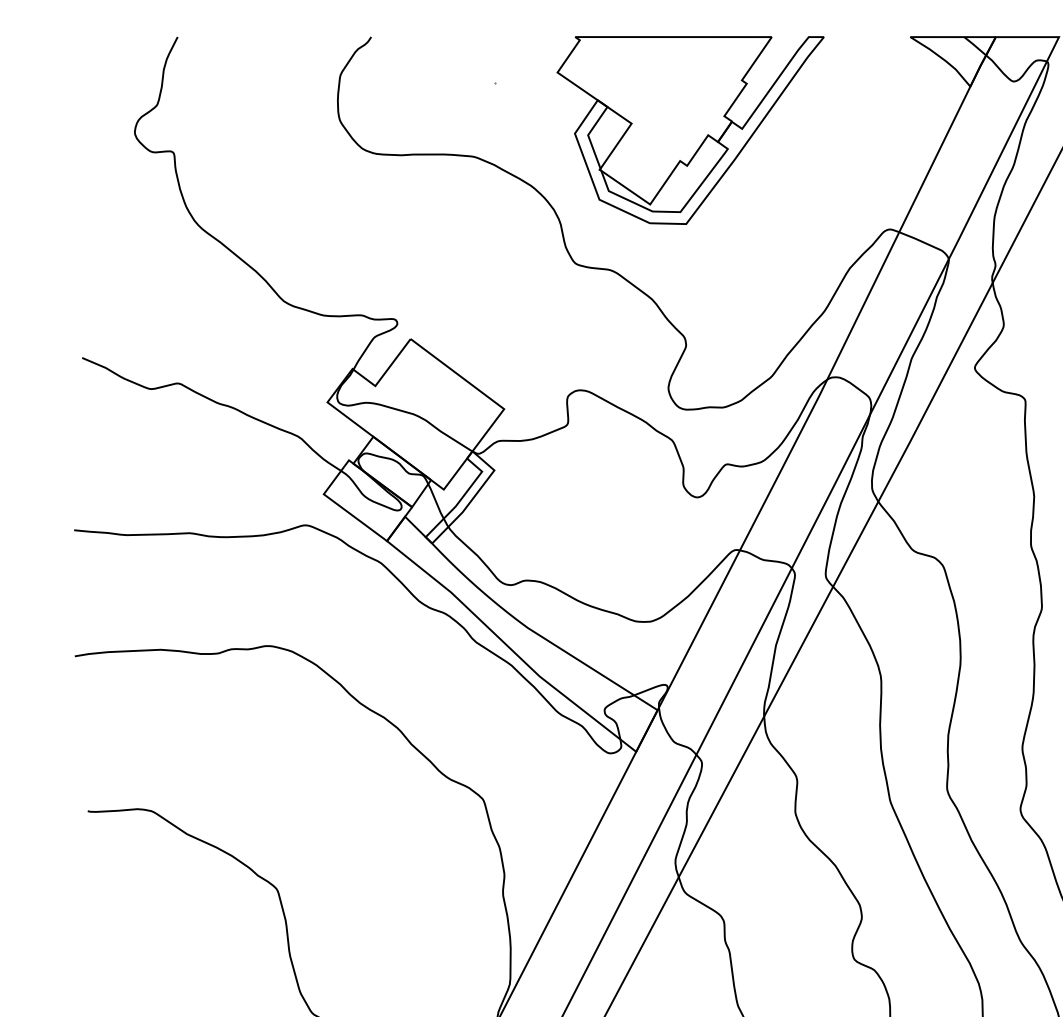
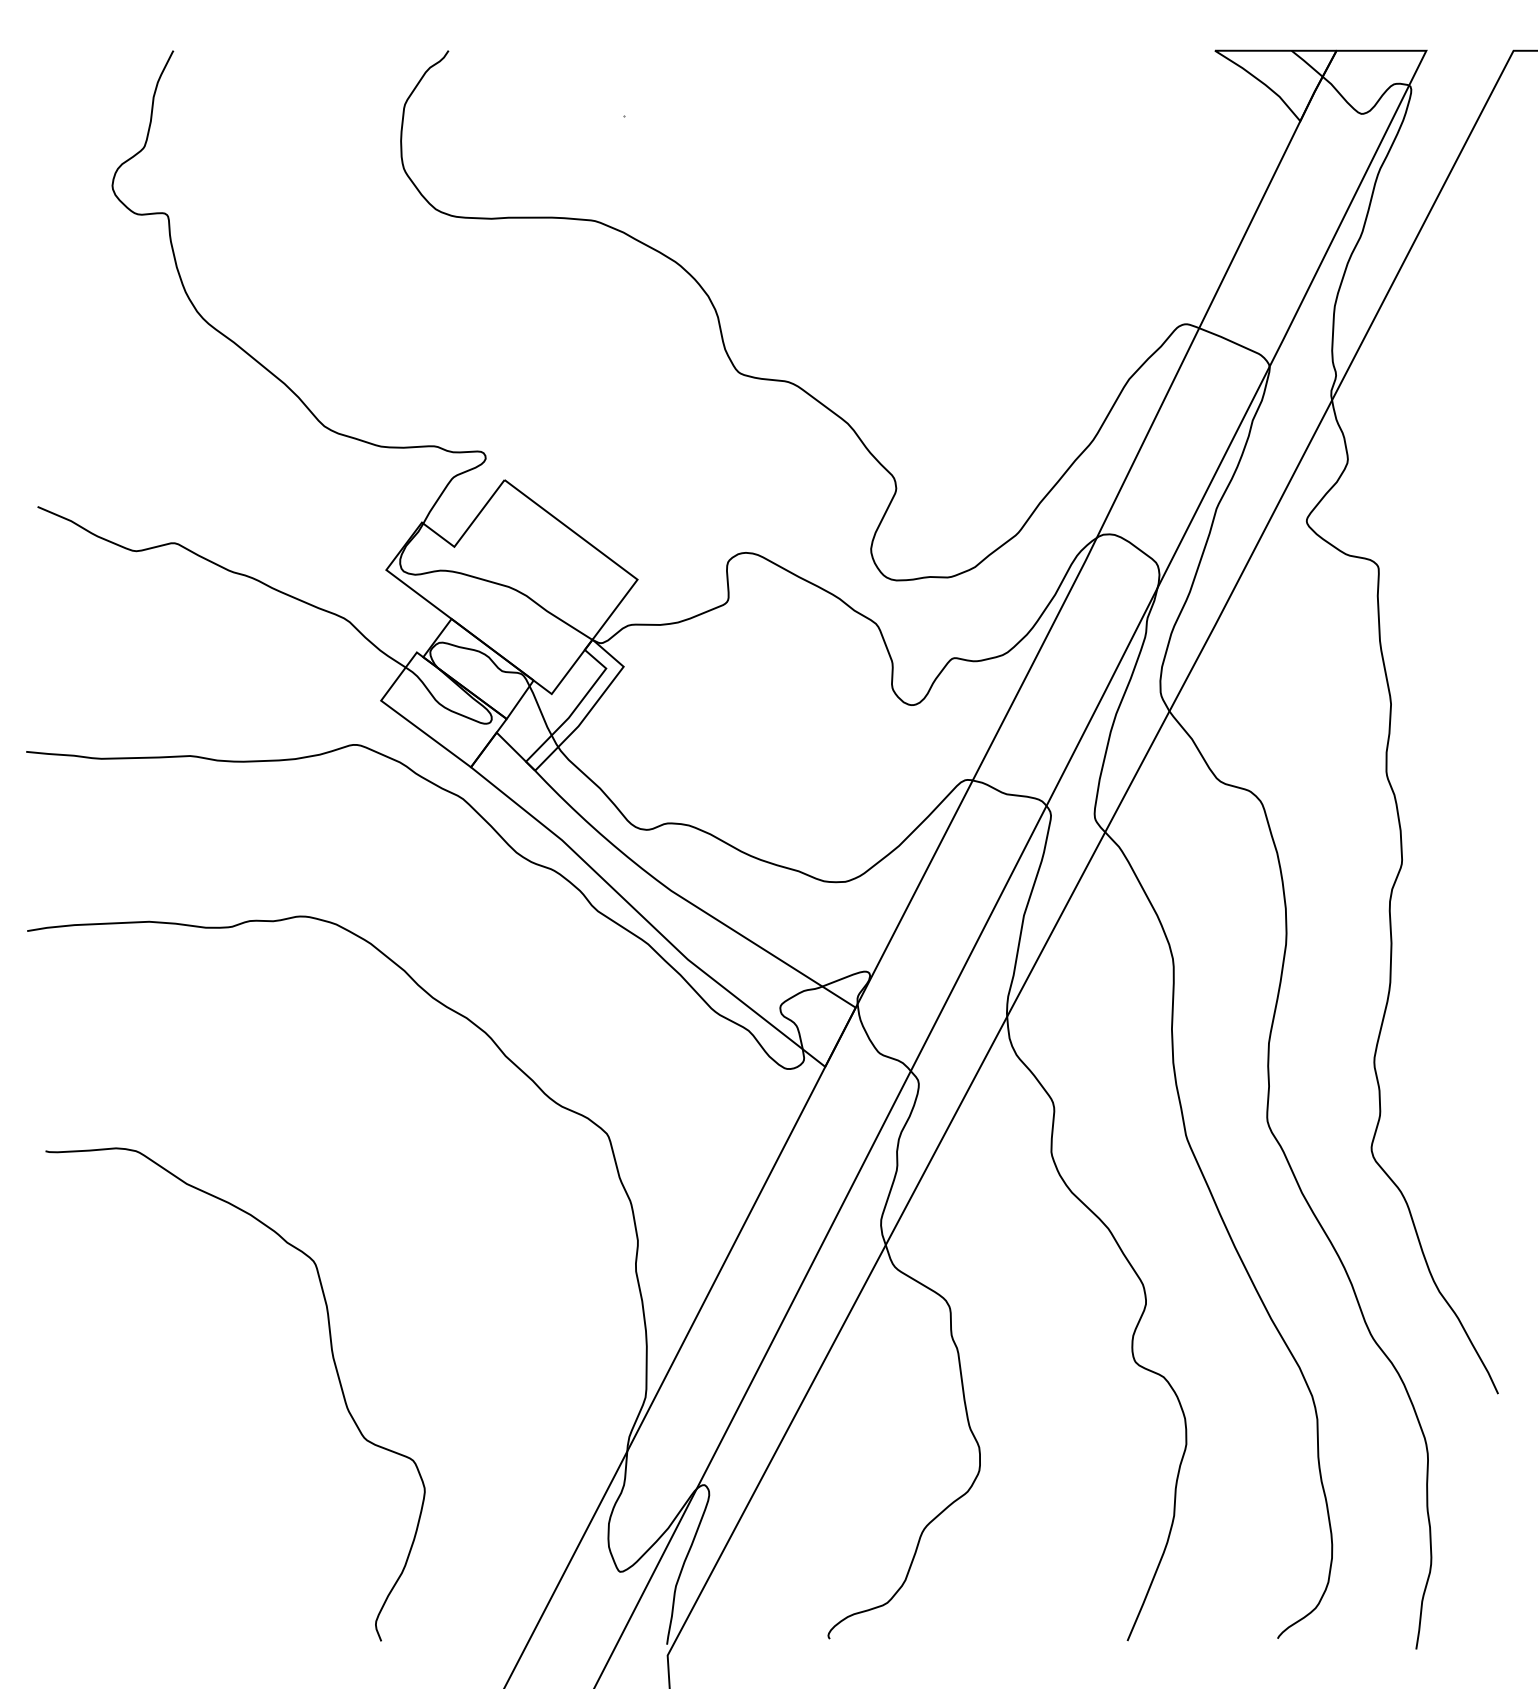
part: (690, 130) -> (902, 183), removed

